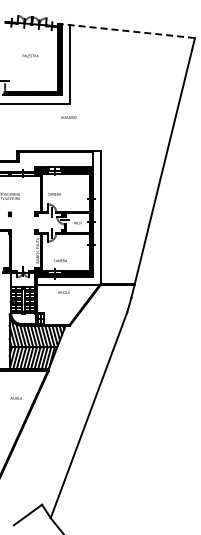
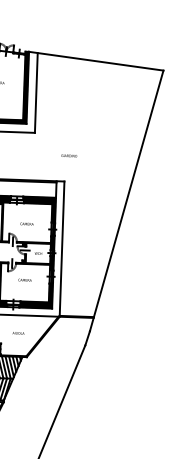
line: (127, 31) -> (95, 61), dashed -> solid
text: (68, 117) -> (68, 155), moved
text: (54, 194) -> (26, 224), moved
text: (60, 260) -> (25, 279), moved
text: (63, 292) -> (18, 333), moved

